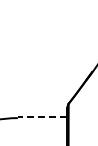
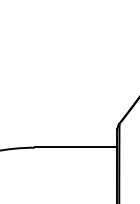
line: (42, 117) -> (75, 146), dashed -> solid

